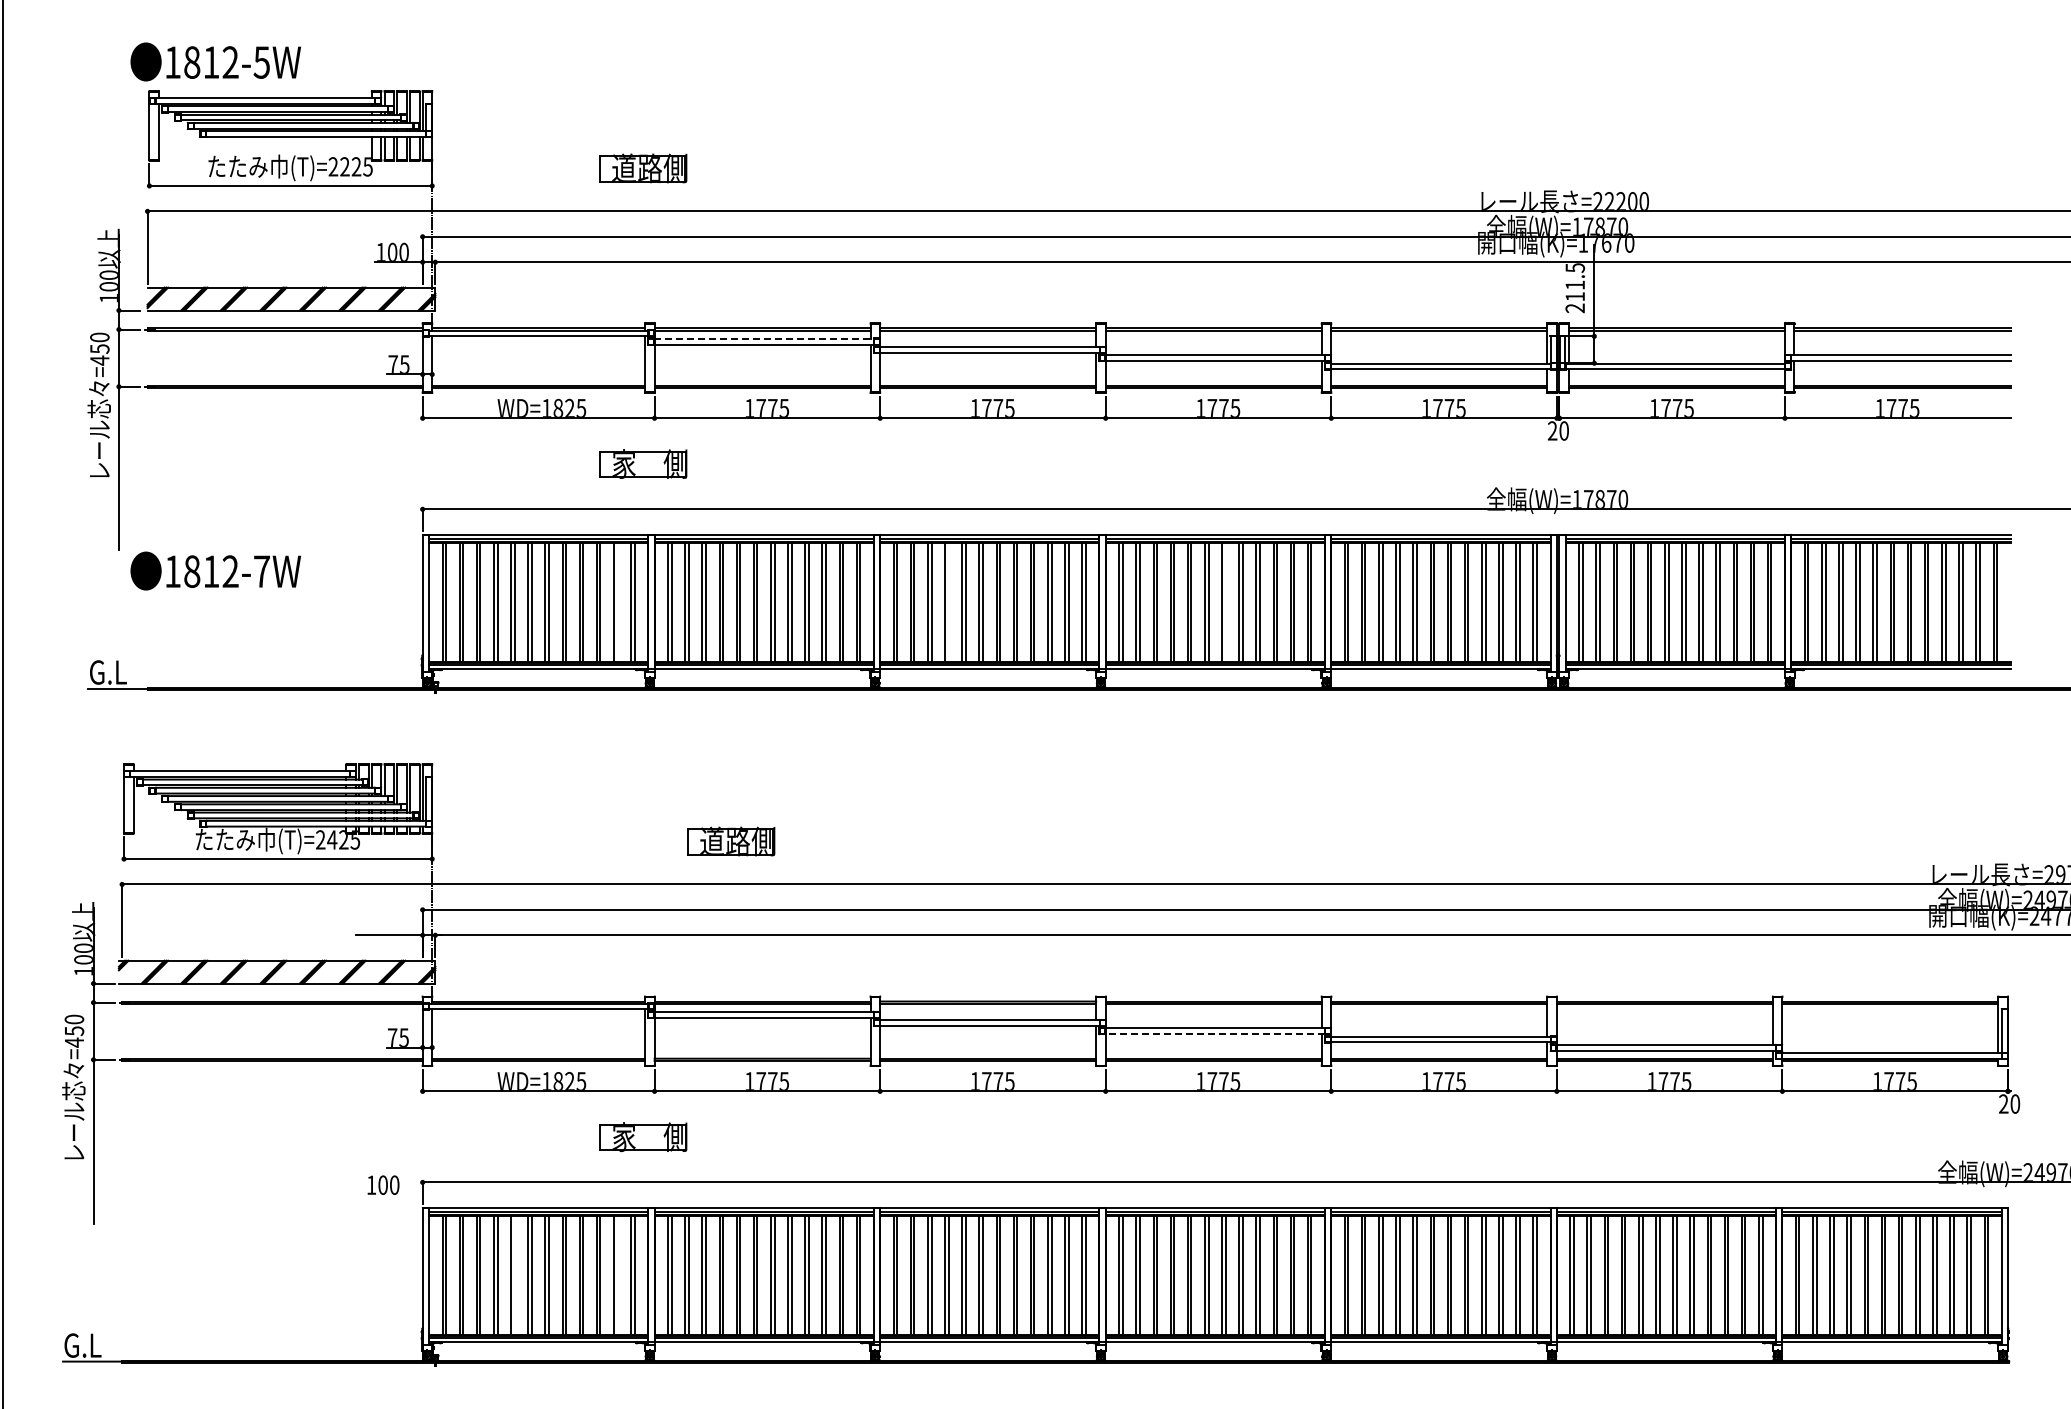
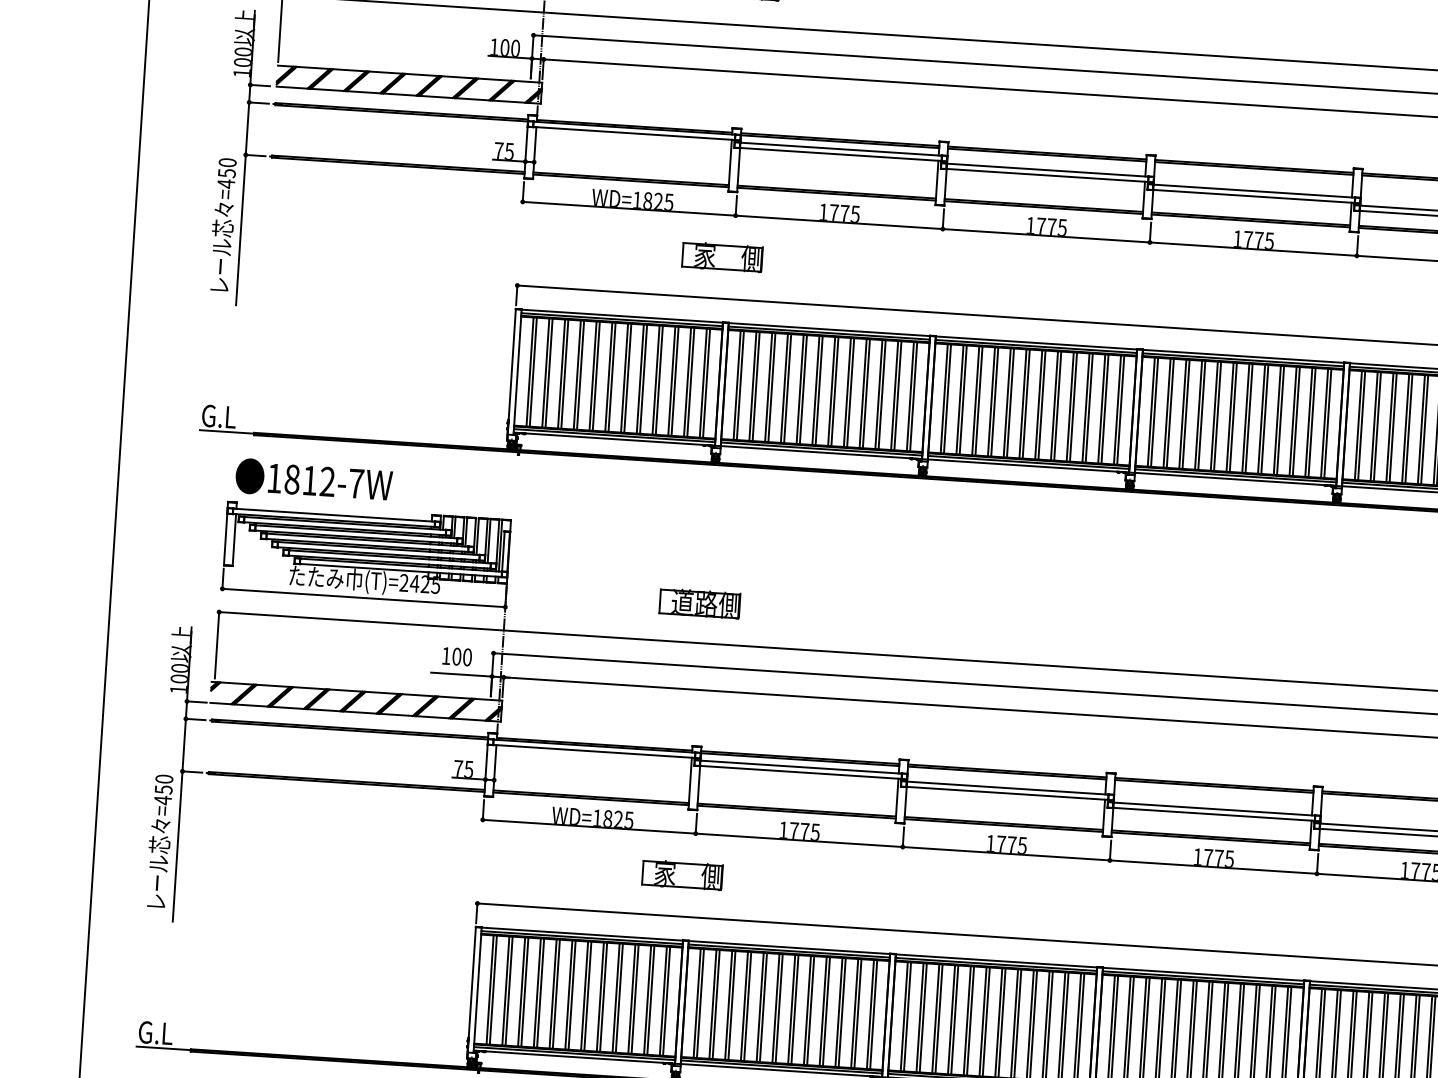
line: (764, 338) -> (841, 148), dashed -> solid
text: (98, 404) -> (222, 224), moved
text: (215, 570) -> (313, 479), moved
line: (617, 601) -> (690, 381), added
line: (948, 601) -> (994, 401), added
line: (1225, 601) -> (1248, 417), added
part: (731, 841) -> (700, 603), moved
line: (1215, 1034) -> (1214, 814), dashed -> solid
text: (73, 1086) -> (159, 840), moved
text: (383, 1184) -> (457, 656), moved
line: (514, 1274) -> (556, 993), added
line: (617, 1274) -> (650, 999), added

